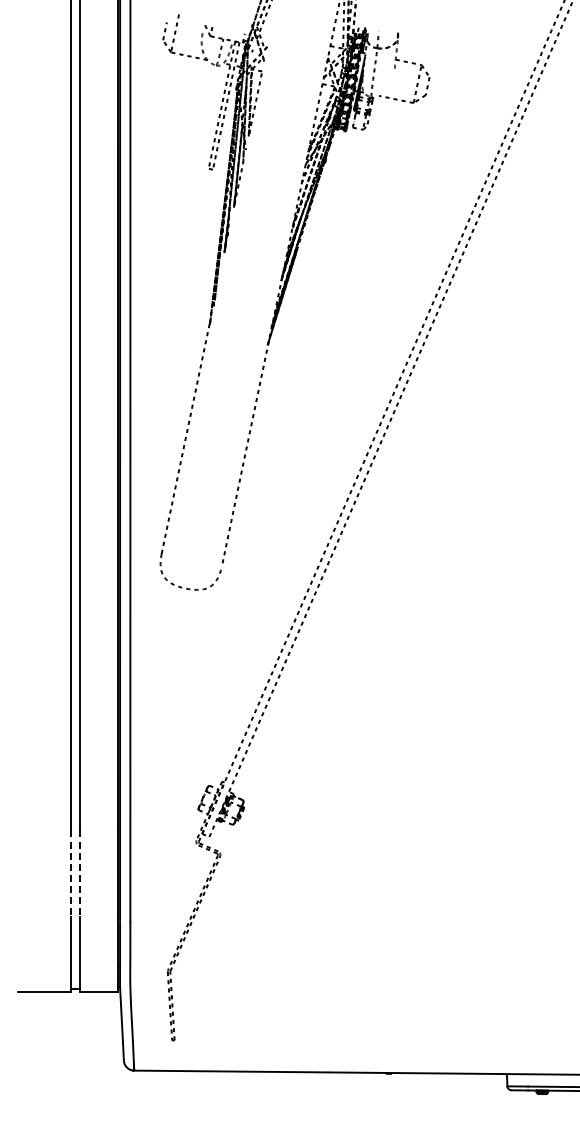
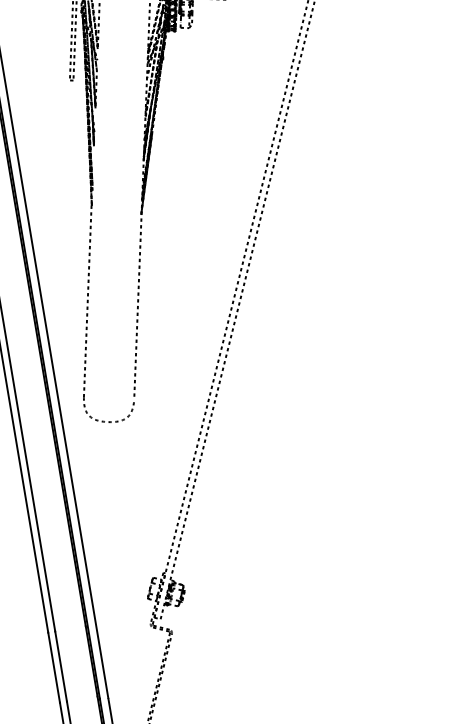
line: (71, 874) -> (54, 668), dashed -> solid
line: (79, 874) -> (60, 667), dashed -> solid

